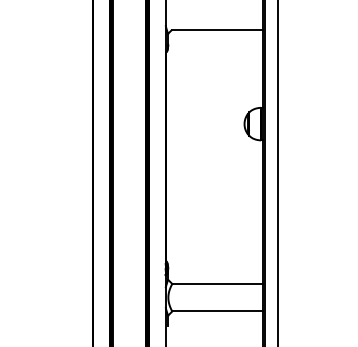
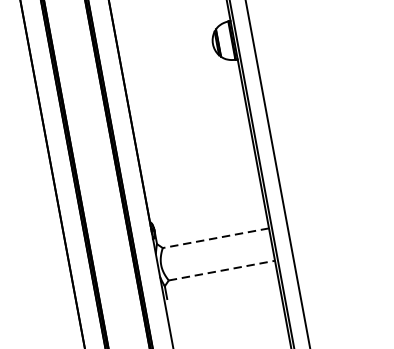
line: (216, 283) -> (214, 237), solid -> dashed
line: (217, 311) -> (222, 270), solid -> dashed

